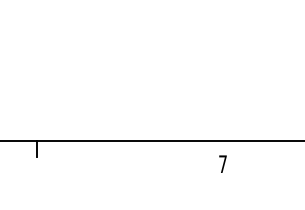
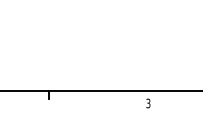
text: (223, 164) -> (148, 103), 7 -> 3

